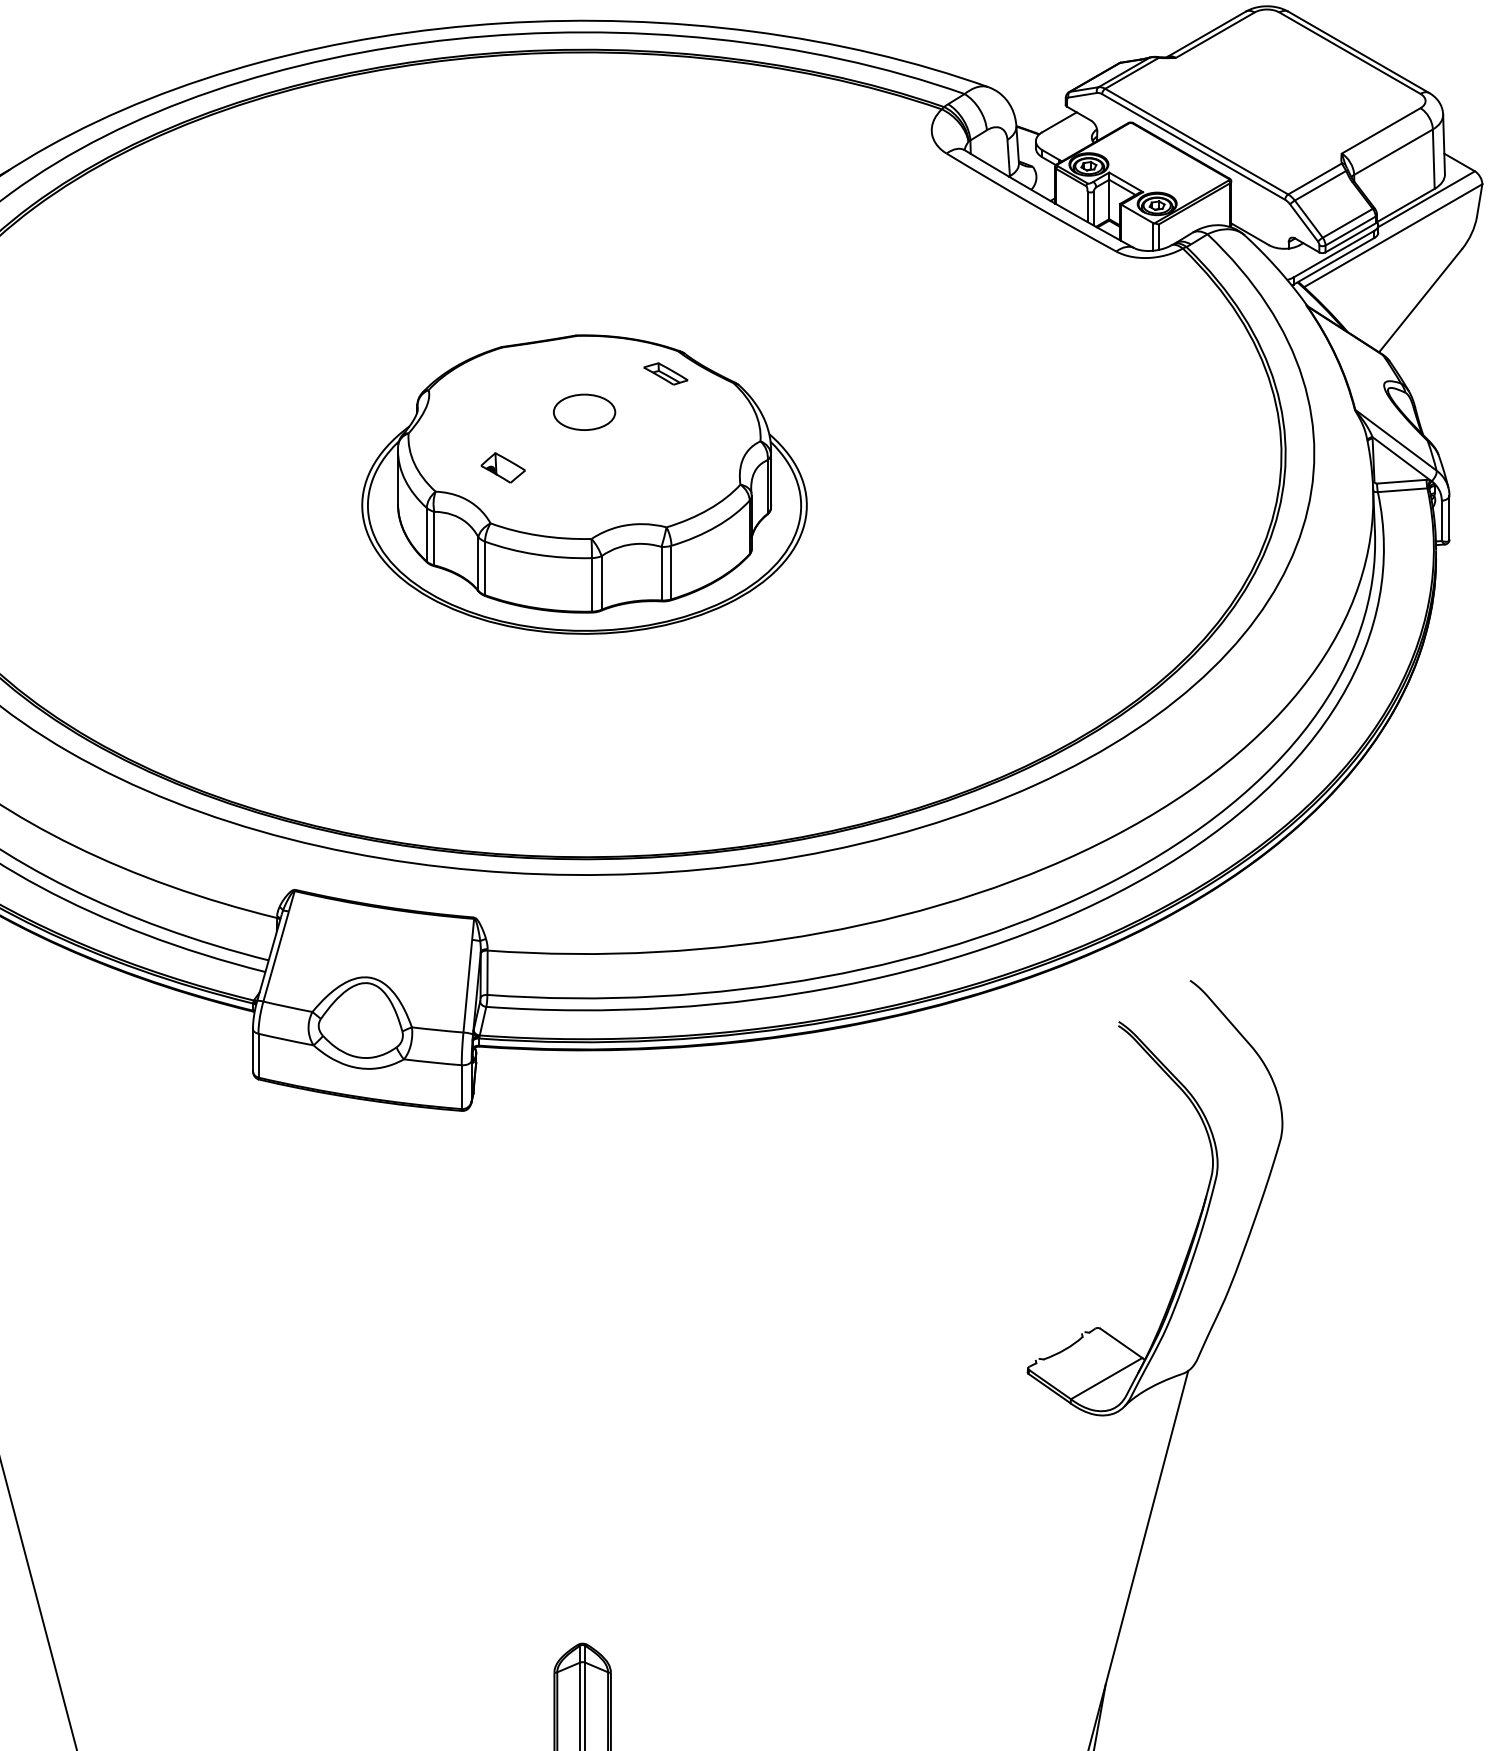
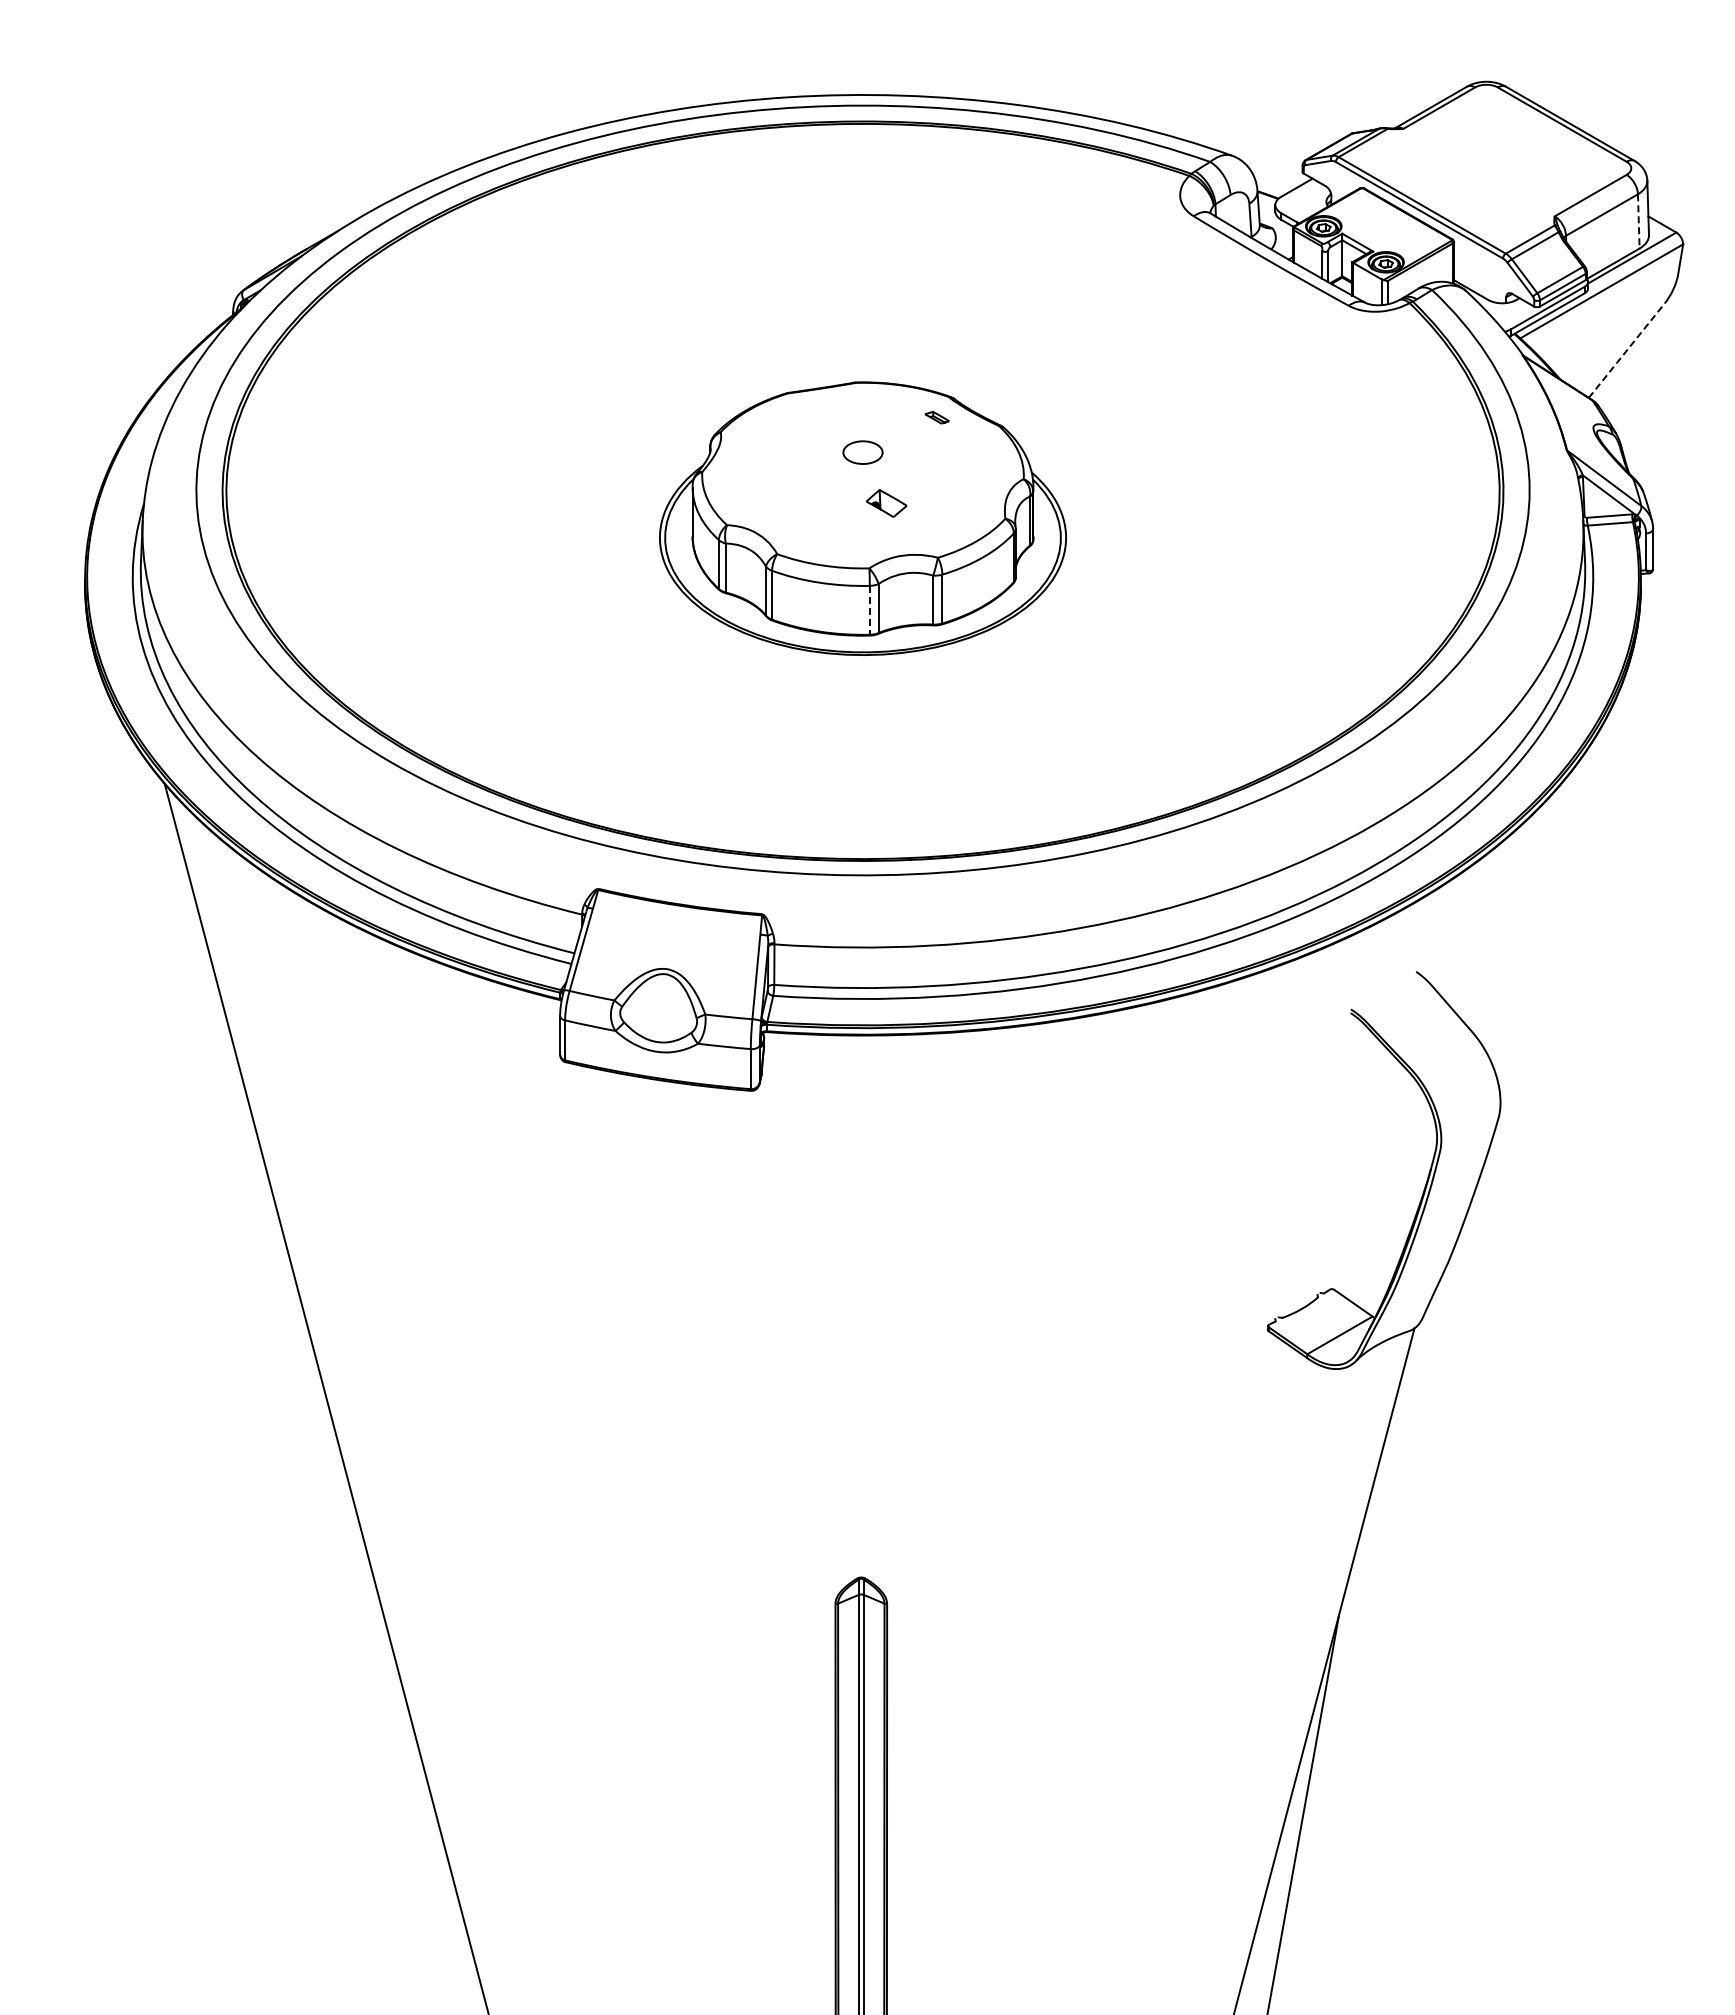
line: (1433, 159) -> (1638, 221), solid -> dashed
line: (1421, 300) -> (1627, 350), solid -> dashed
part: (664, 373) -> (936, 417), size x0.6
part: (583, 412) -> (862, 452), size x0.7
part: (502, 467) -> (886, 503), moved
line: (591, 585) -> (869, 610), solid -> dashed

